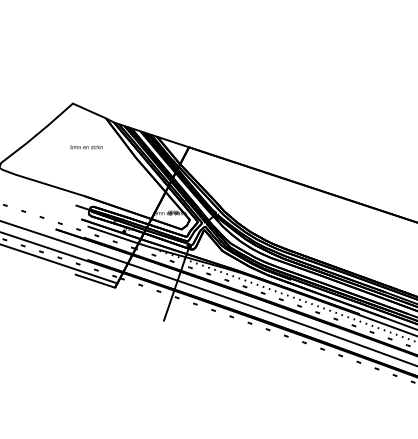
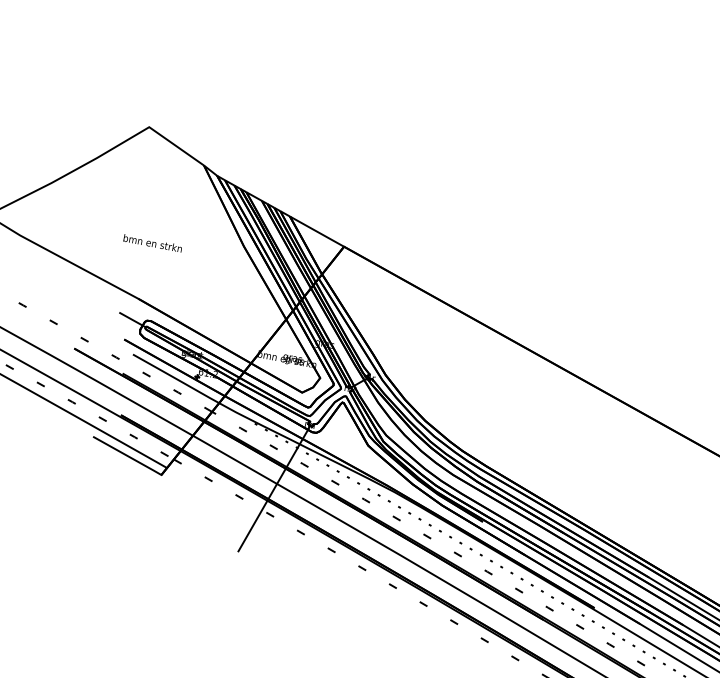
text: (86, 147) -> (152, 243), moved

